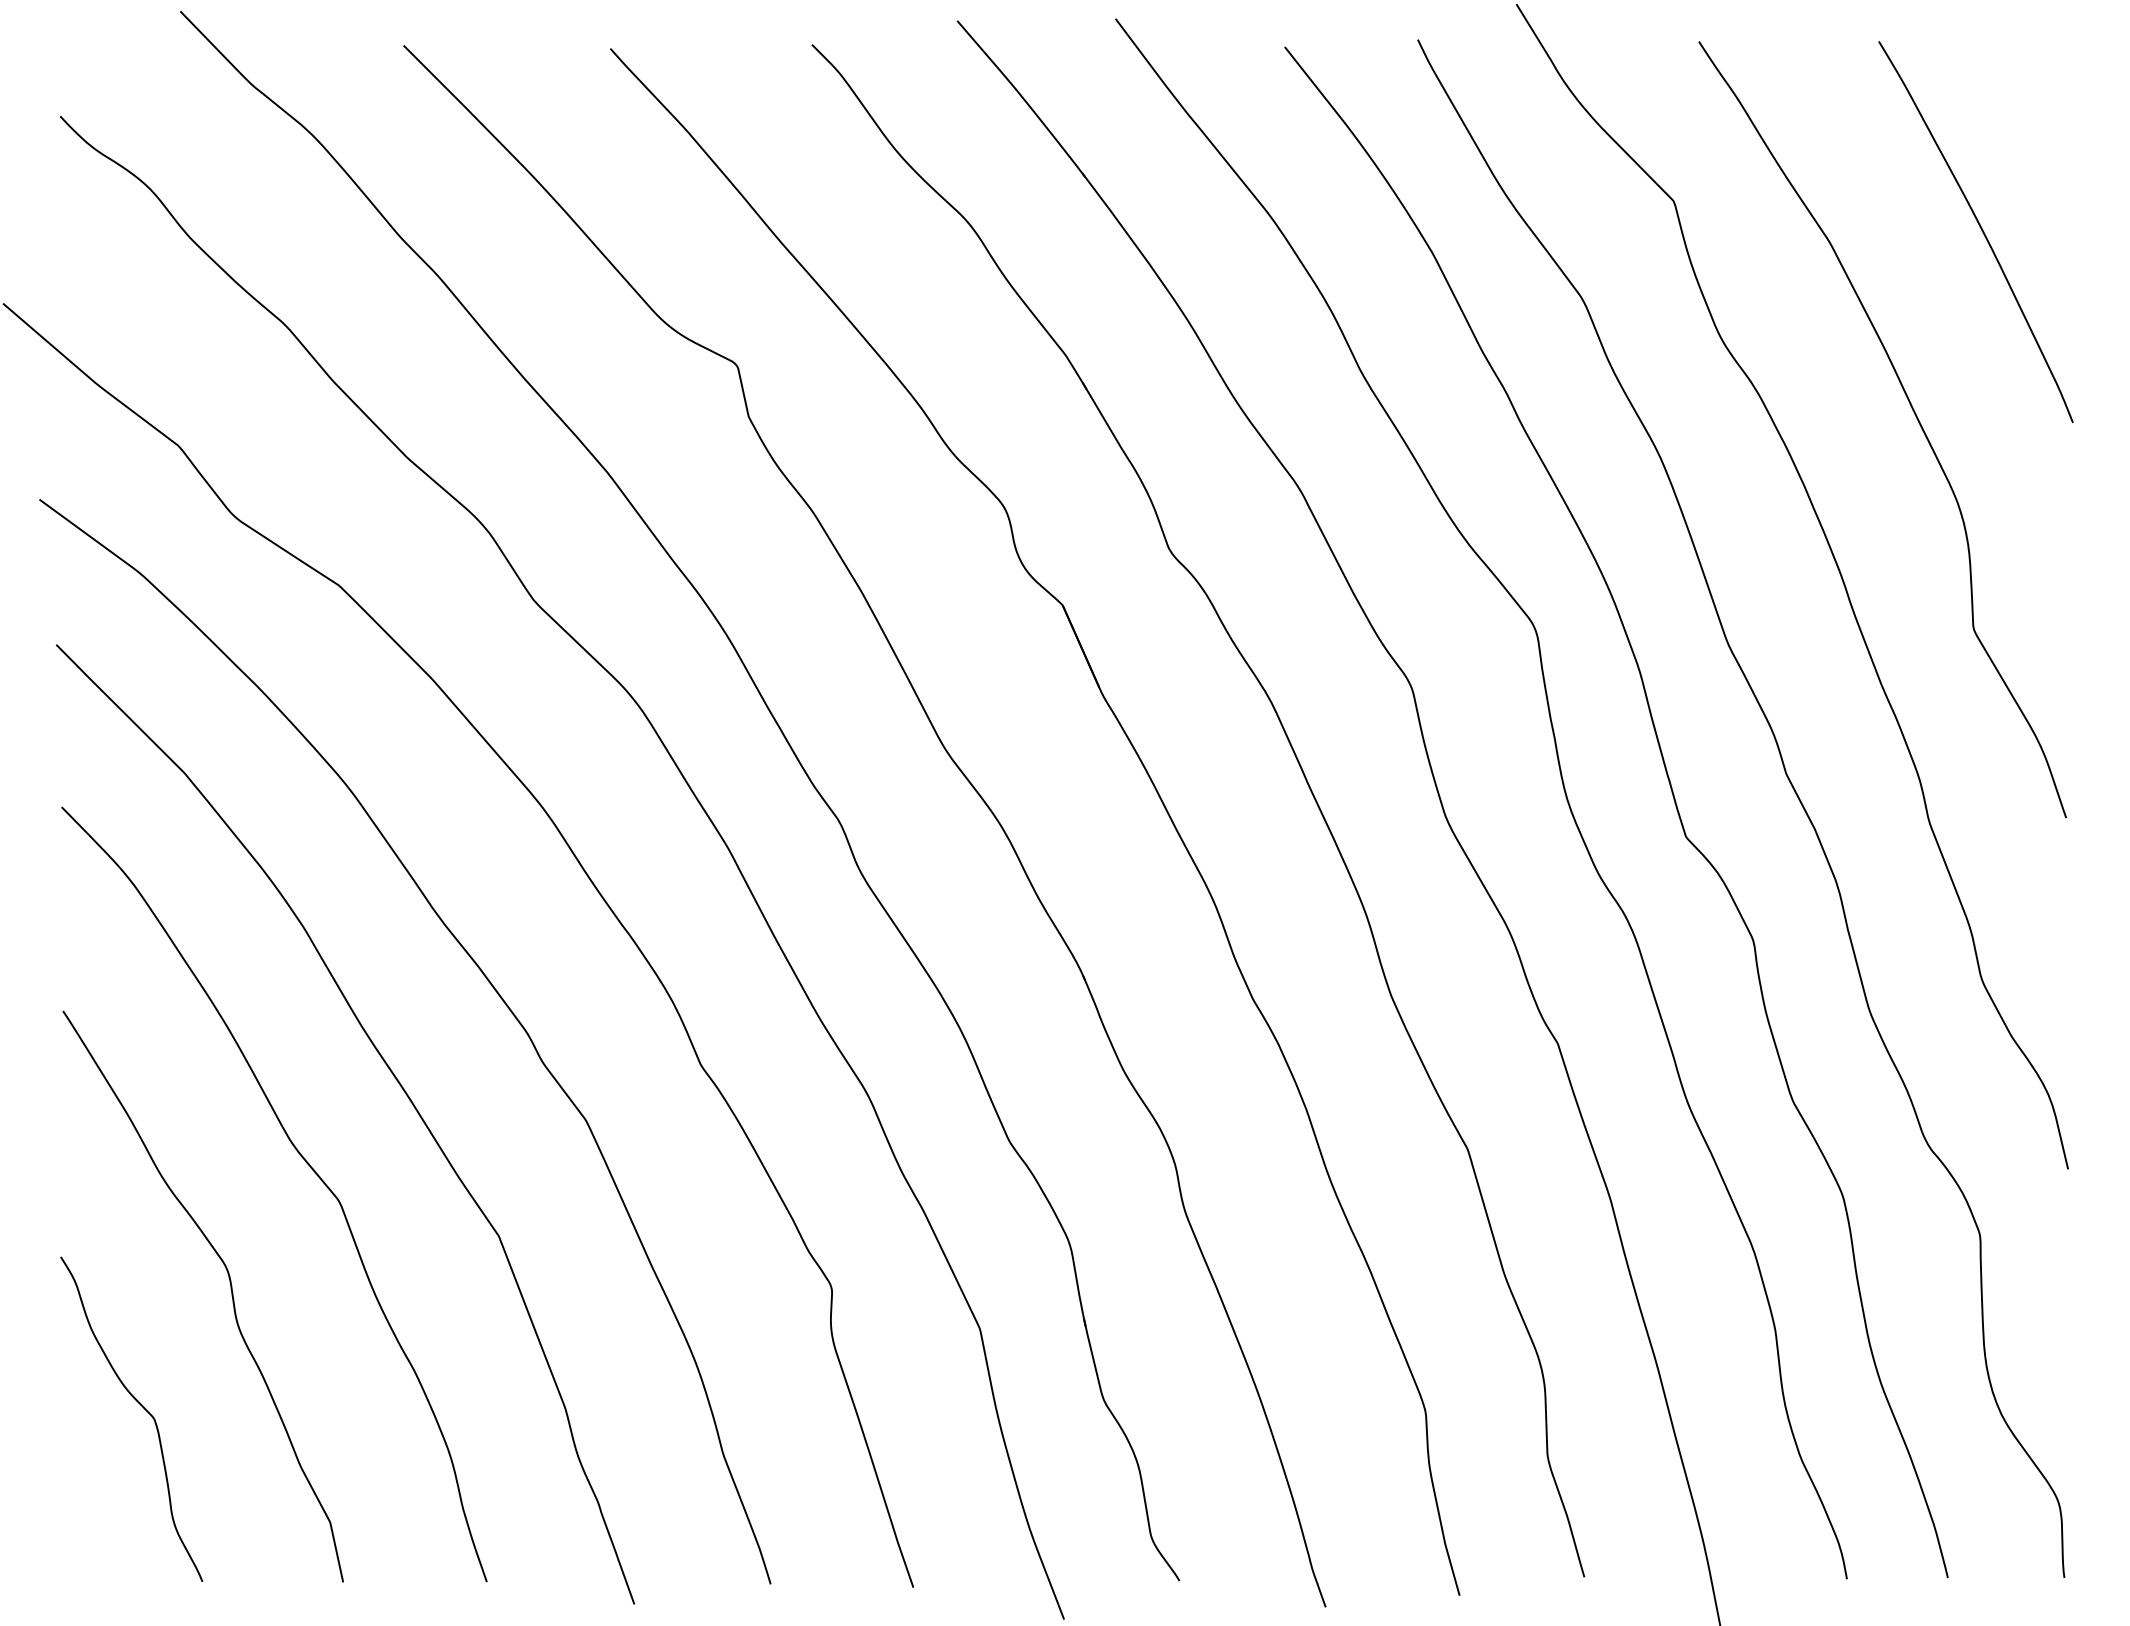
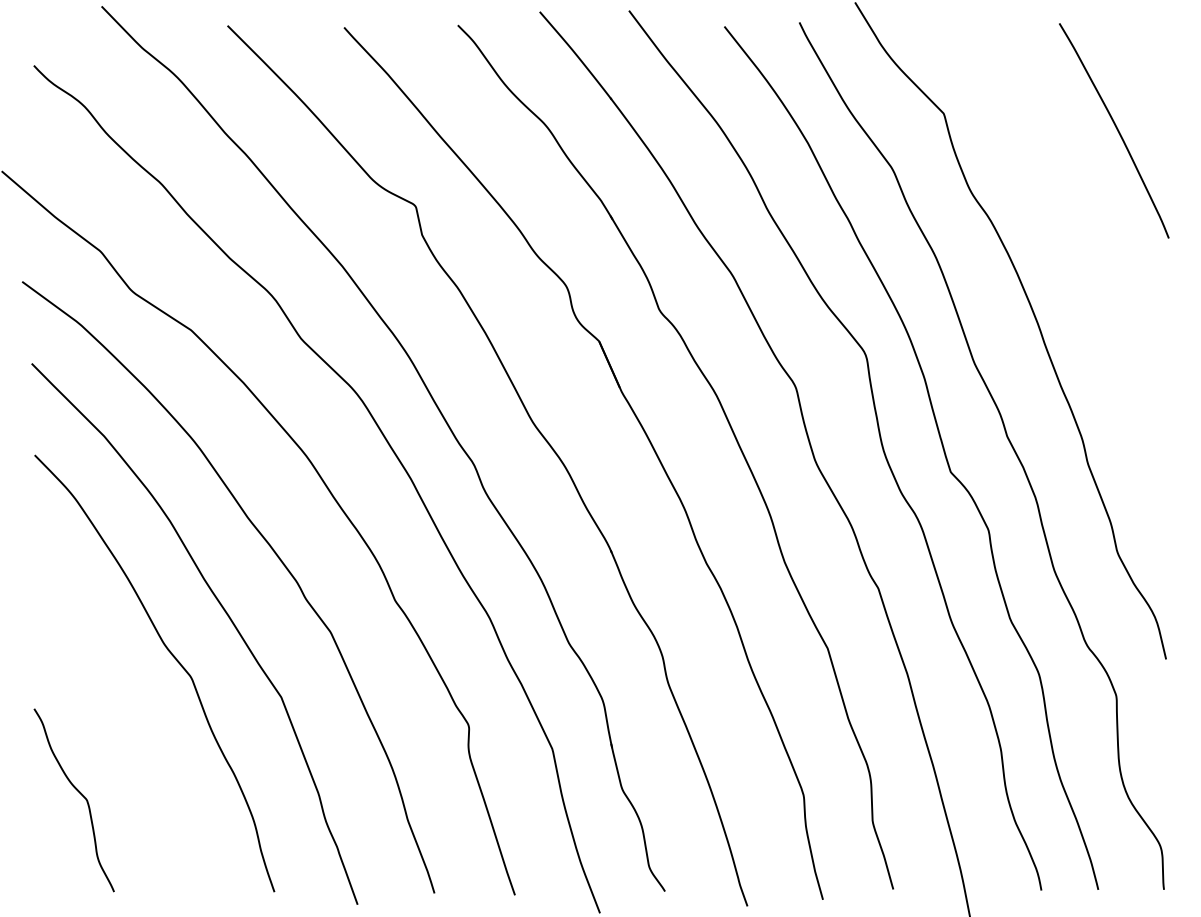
curve: (1914, 417) -> (1079, 235), removed
curve: (229, 1291) -> (129, 728), removed

